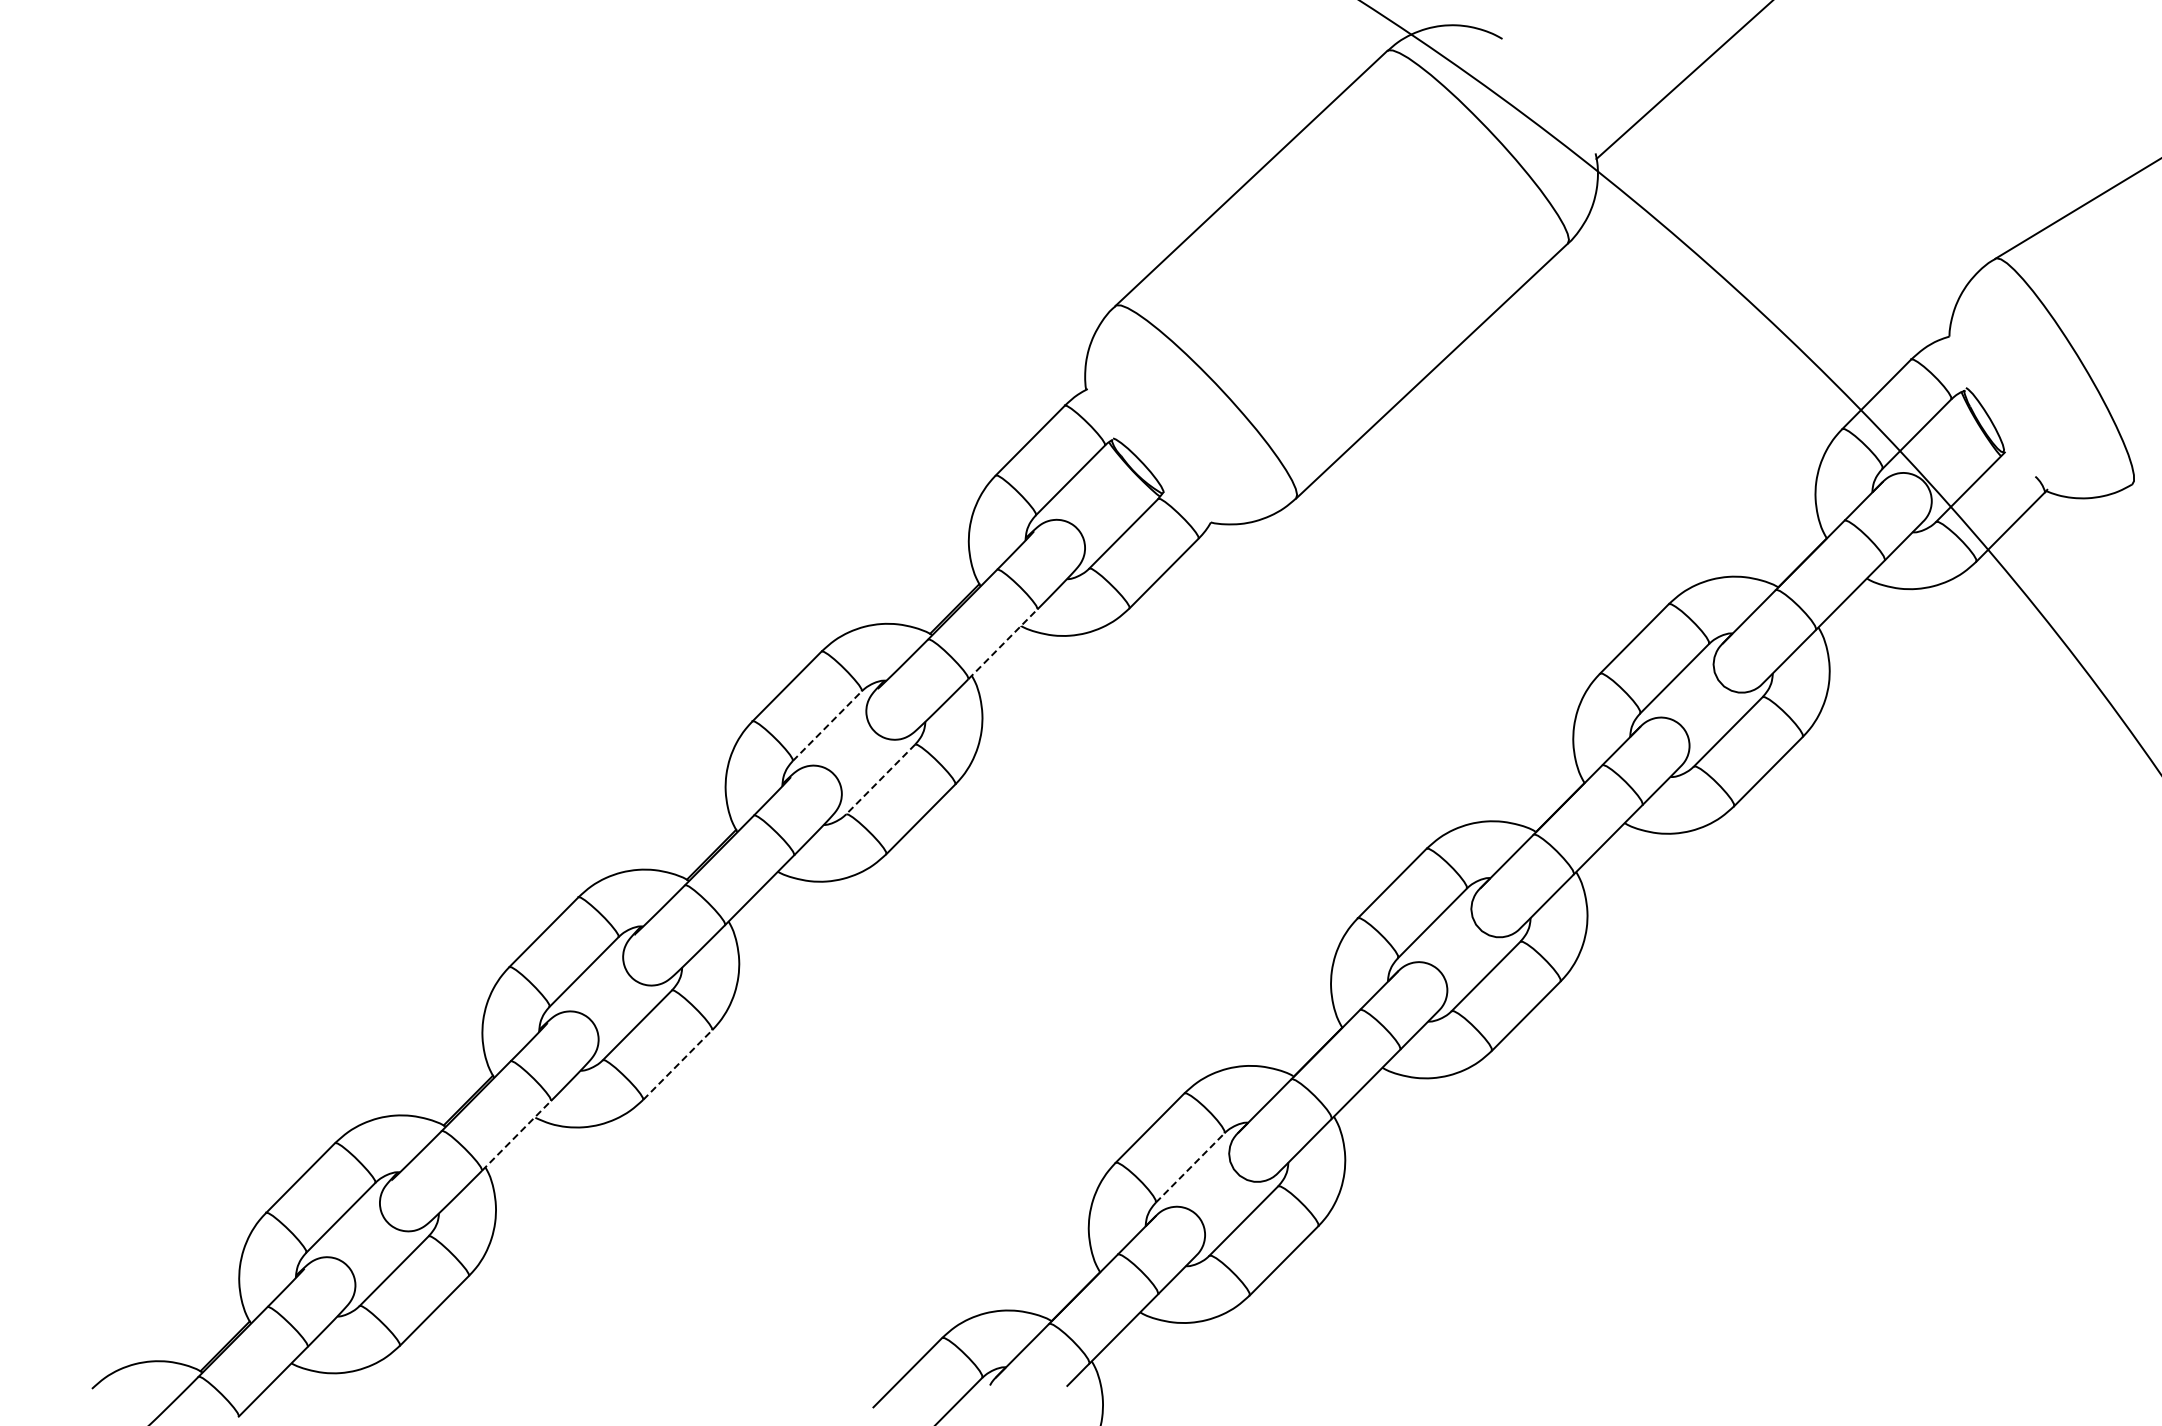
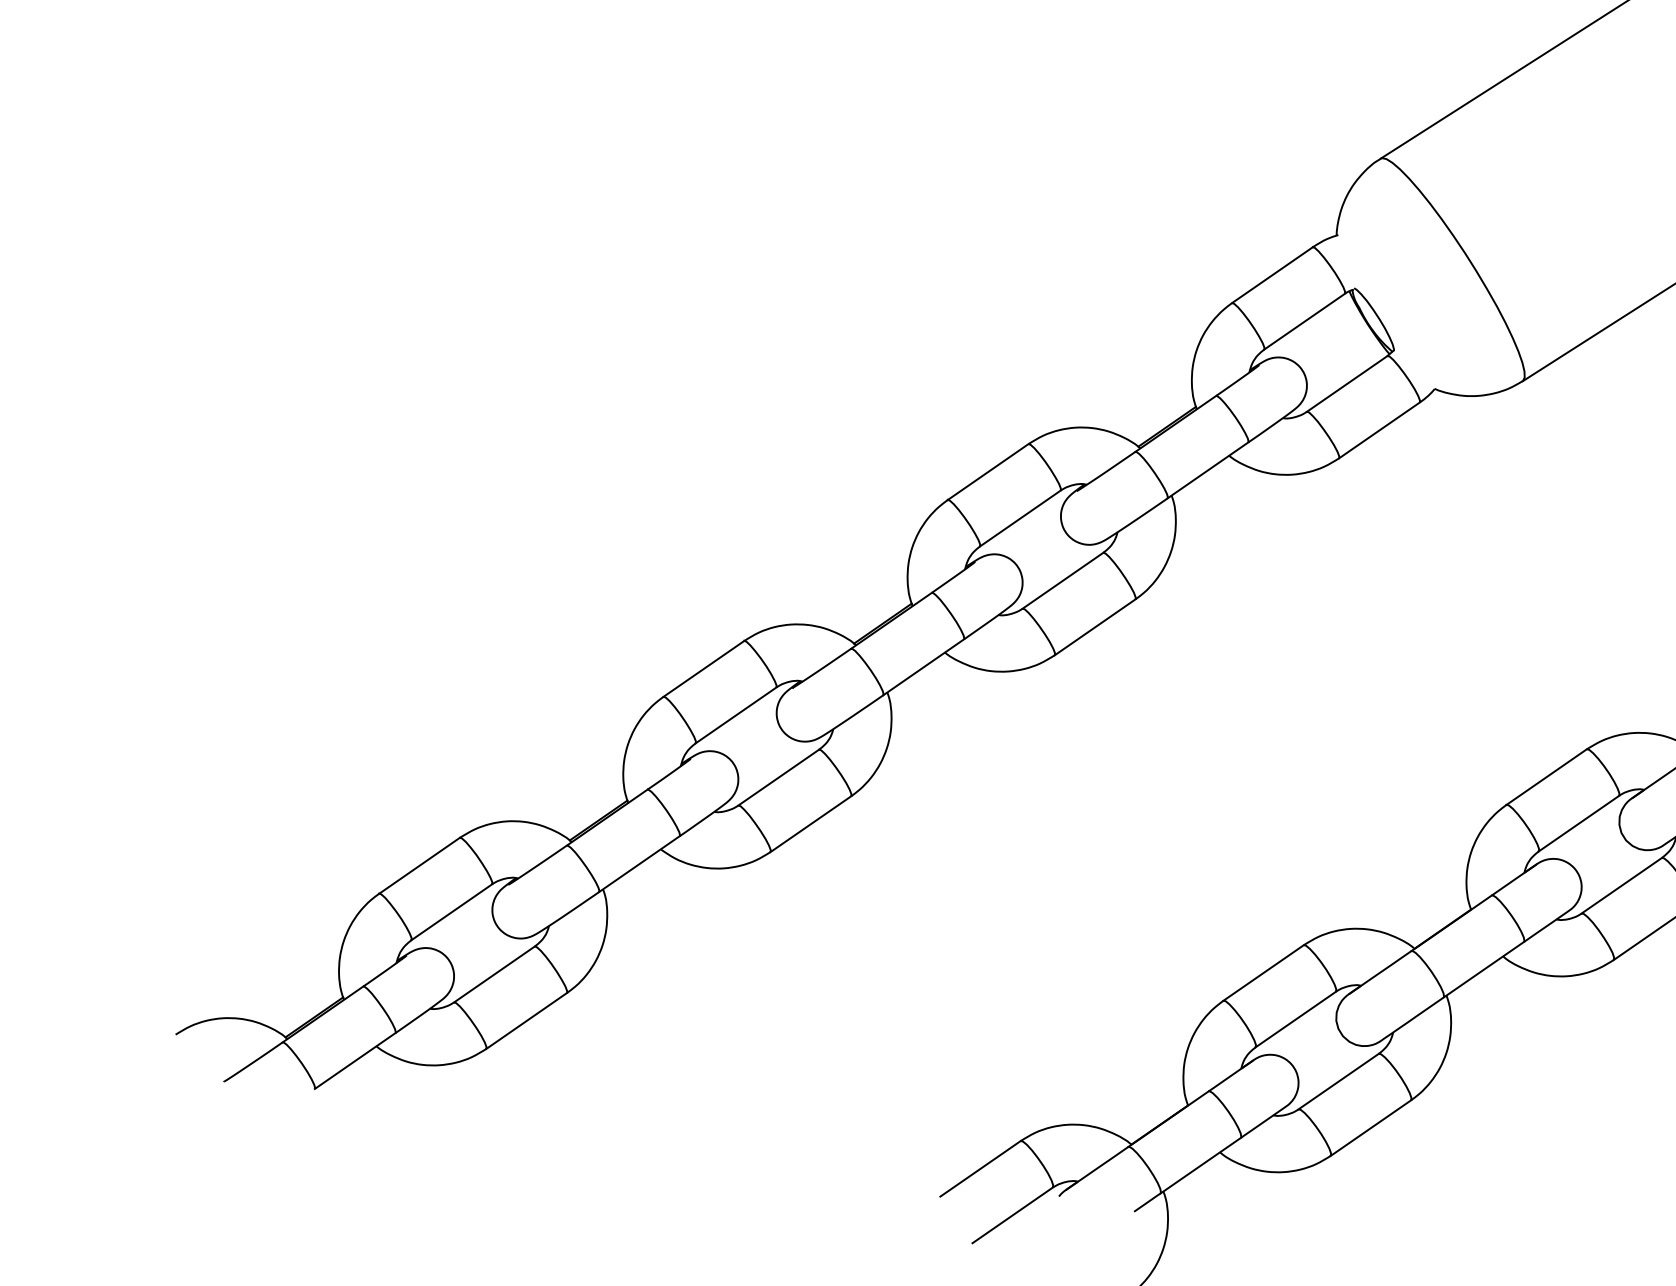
line: (1003, 643) -> (1208, 469), dashed -> solid
line: (827, 725) -> (1020, 517), dashed -> solid
line: (880, 779) -> (1062, 580), dashed -> solid
line: (678, 1064) -> (811, 823), dashed -> solid
line: (516, 1135) -> (639, 863), dashed -> solid
line: (1190, 1167) -> (1296, 1019), dashed -> solid

